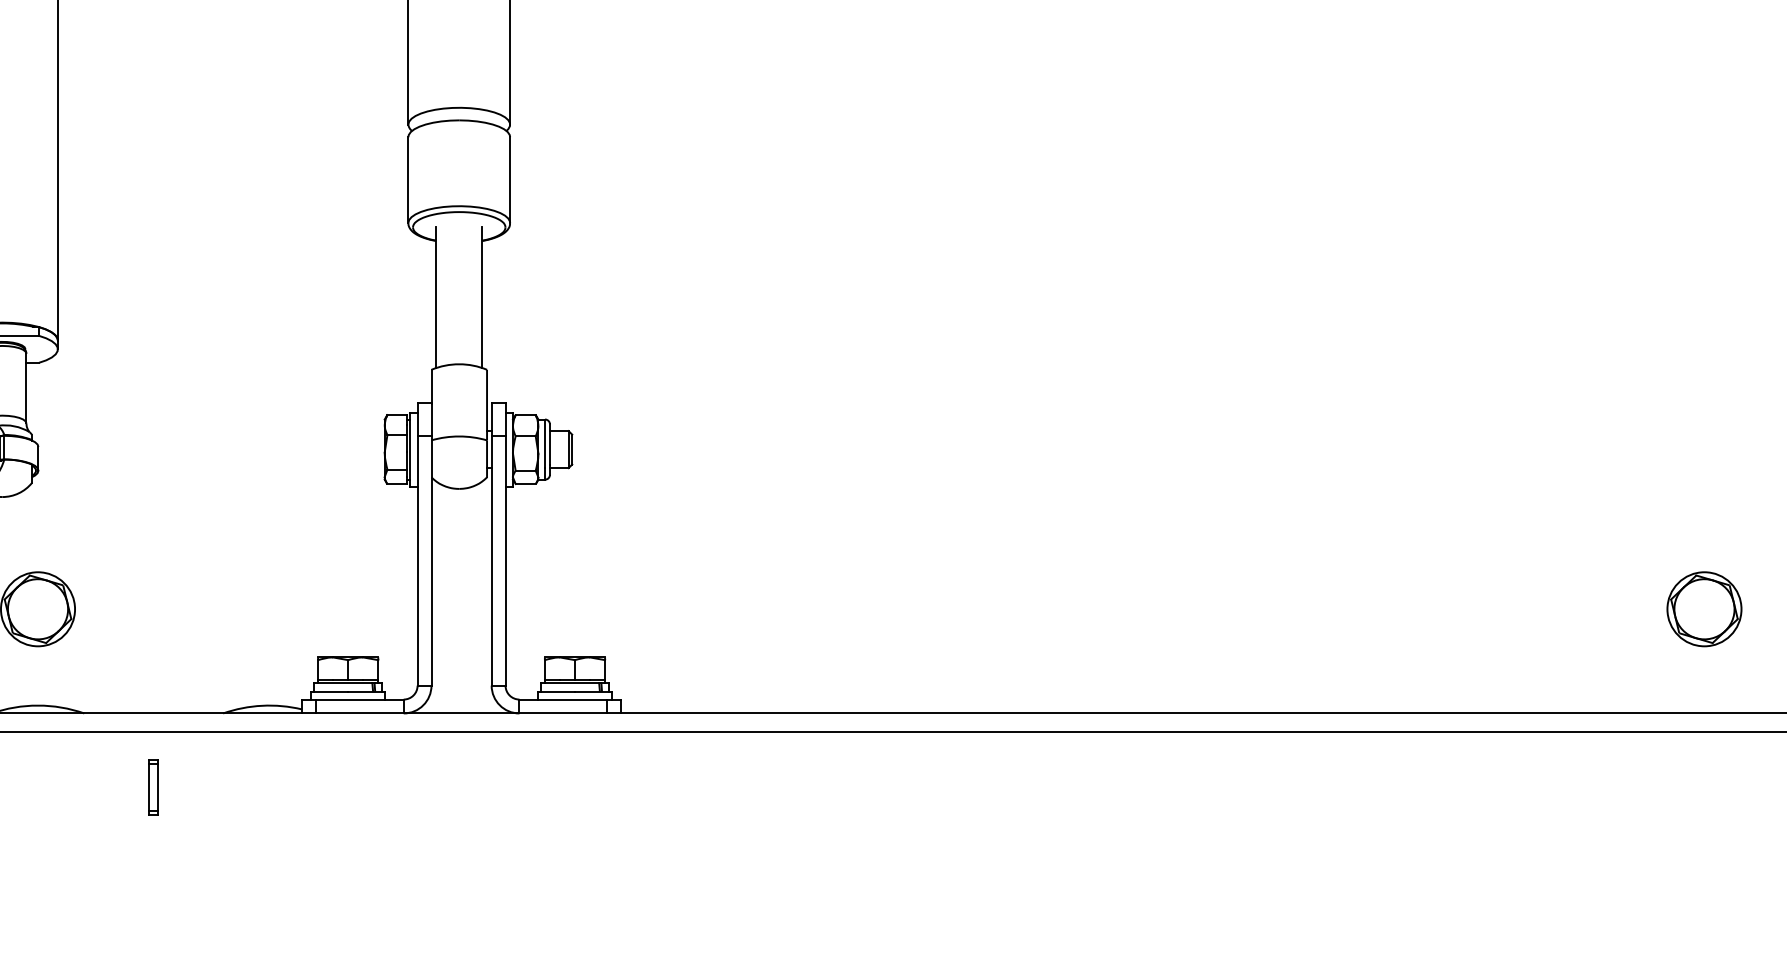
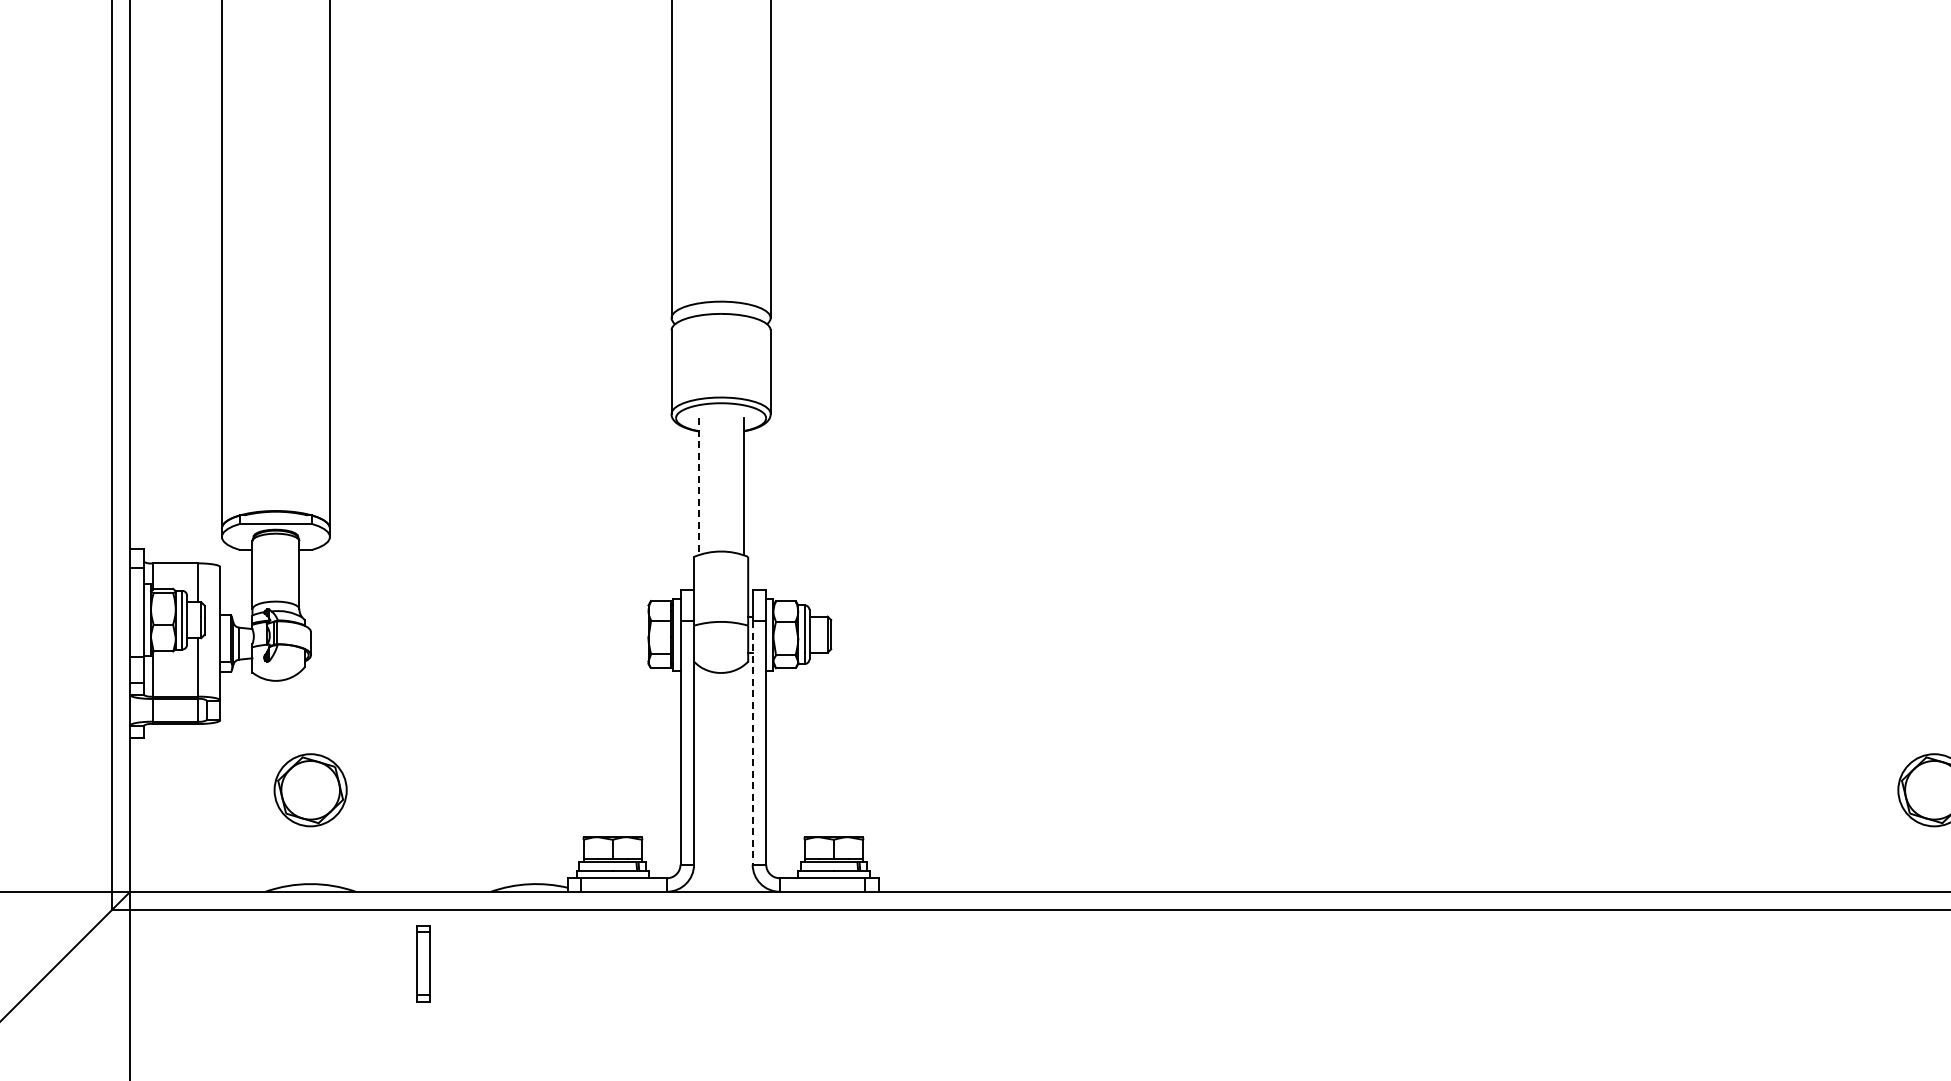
line: (436, 298) -> (698, 487), solid -> dashed
line: (491, 560) -> (752, 742), solid -> dashed
part: (153, 787) -> (423, 963), size x1.4

